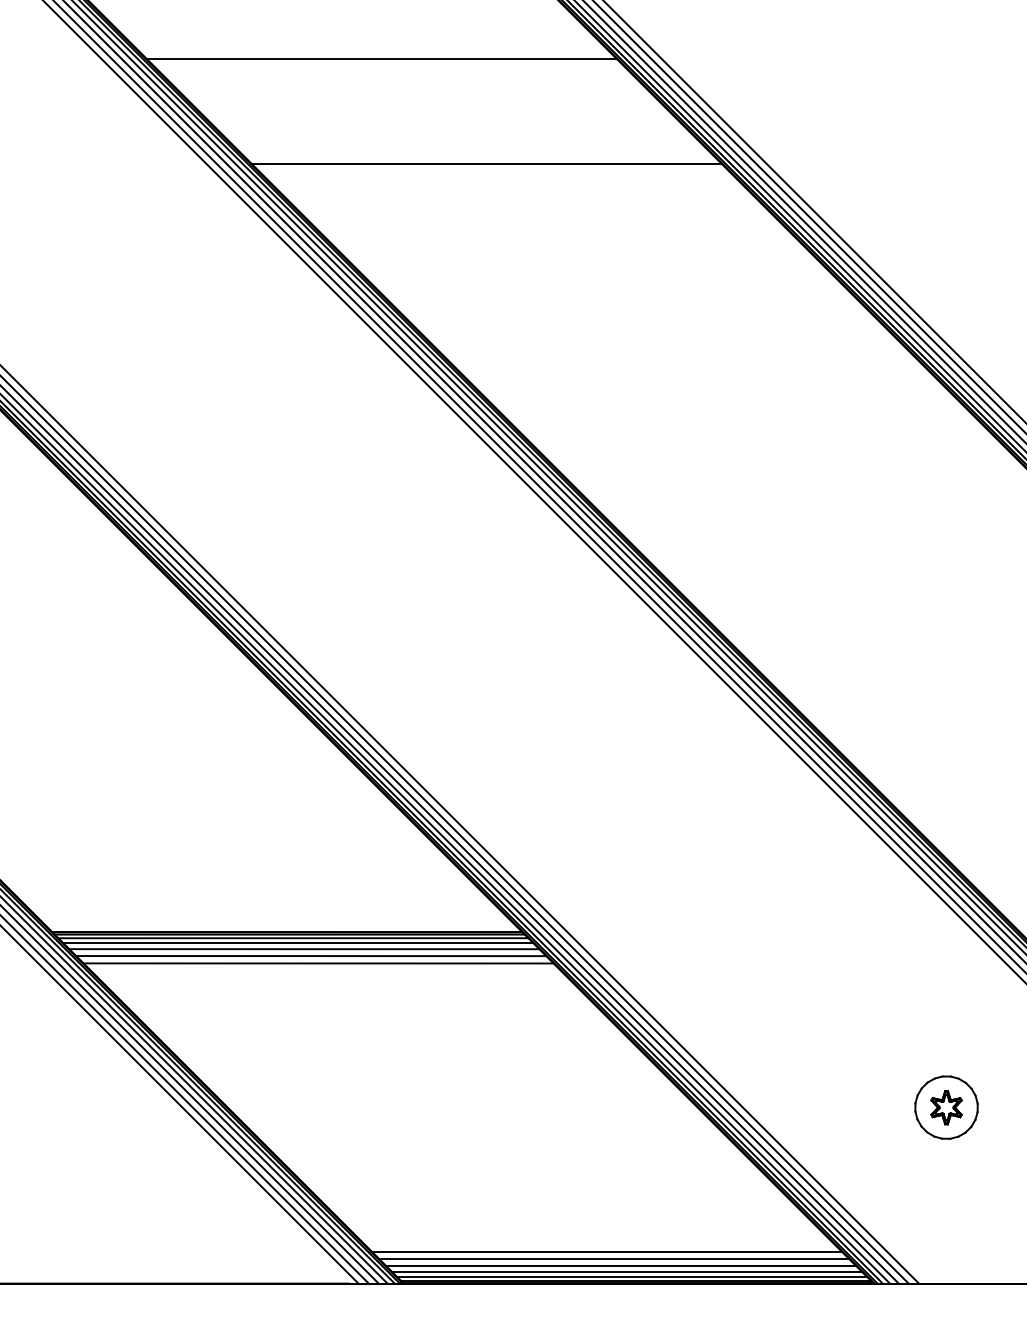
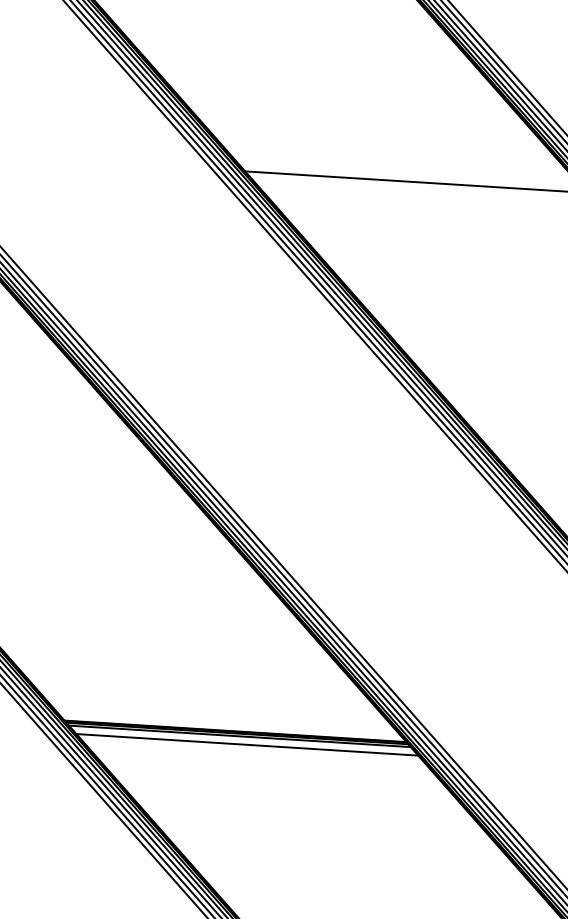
line: (381, 58) -> (344, 100), removed
line: (298, 943) -> (243, 740), removed
line: (311, 956) -> (252, 750), removed
line: (318, 963) -> (256, 755), removed

